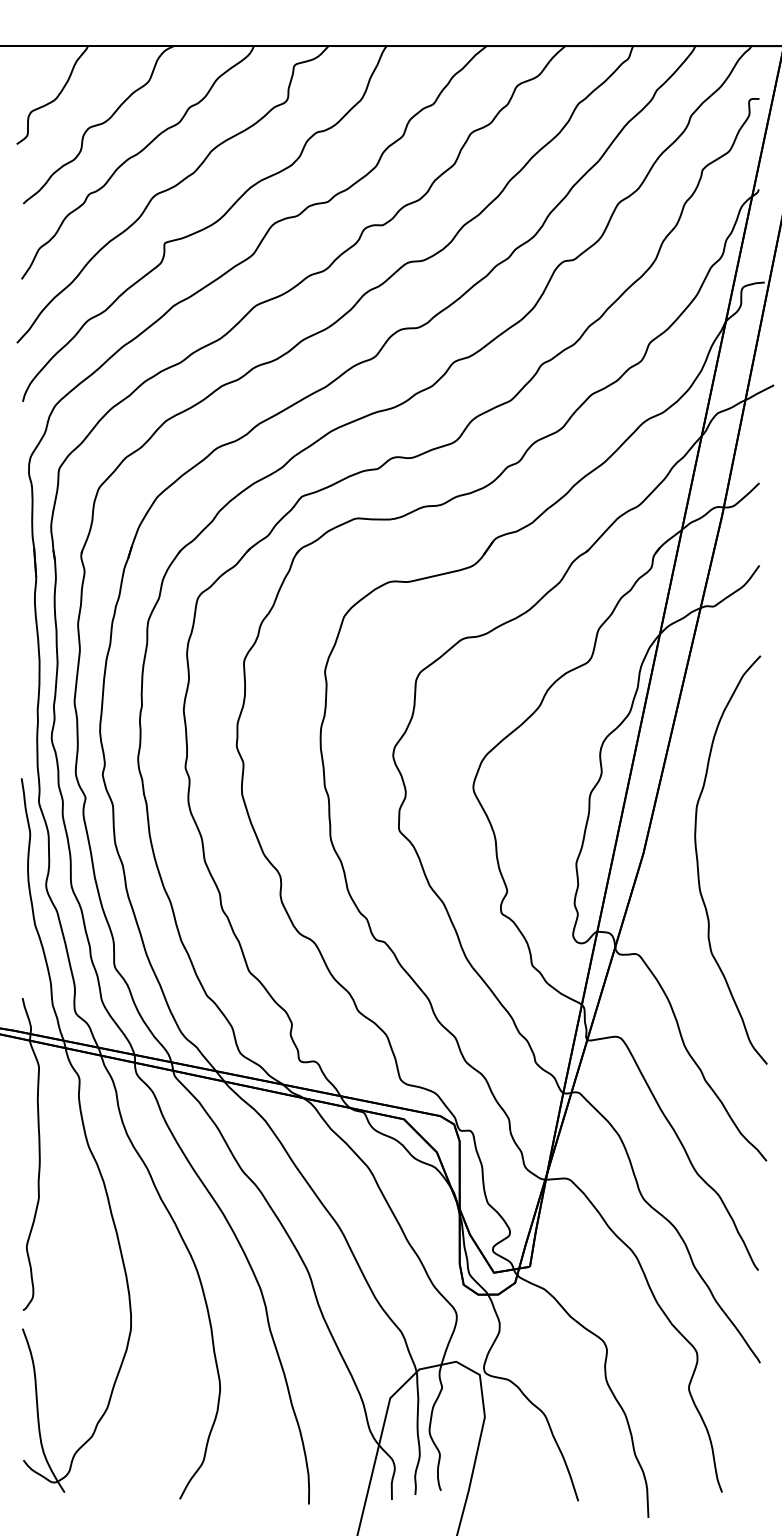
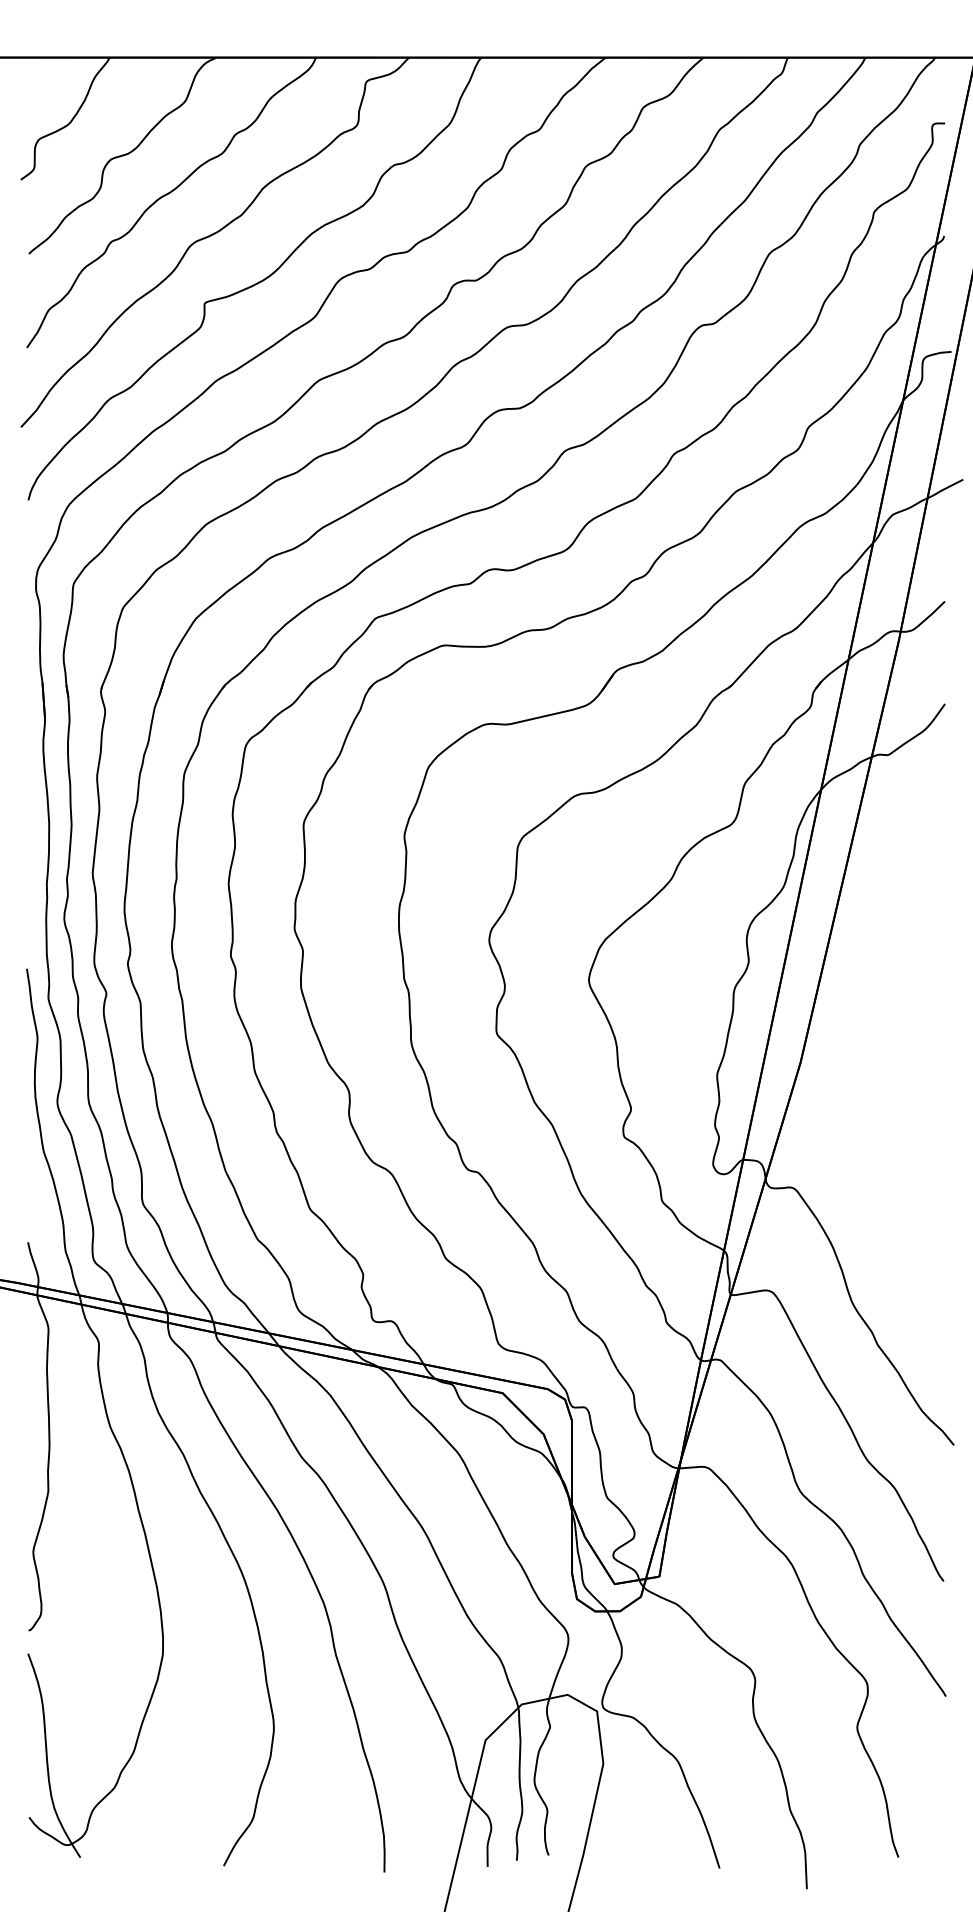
curve: (698, 865) -> (869, 1077), removed

